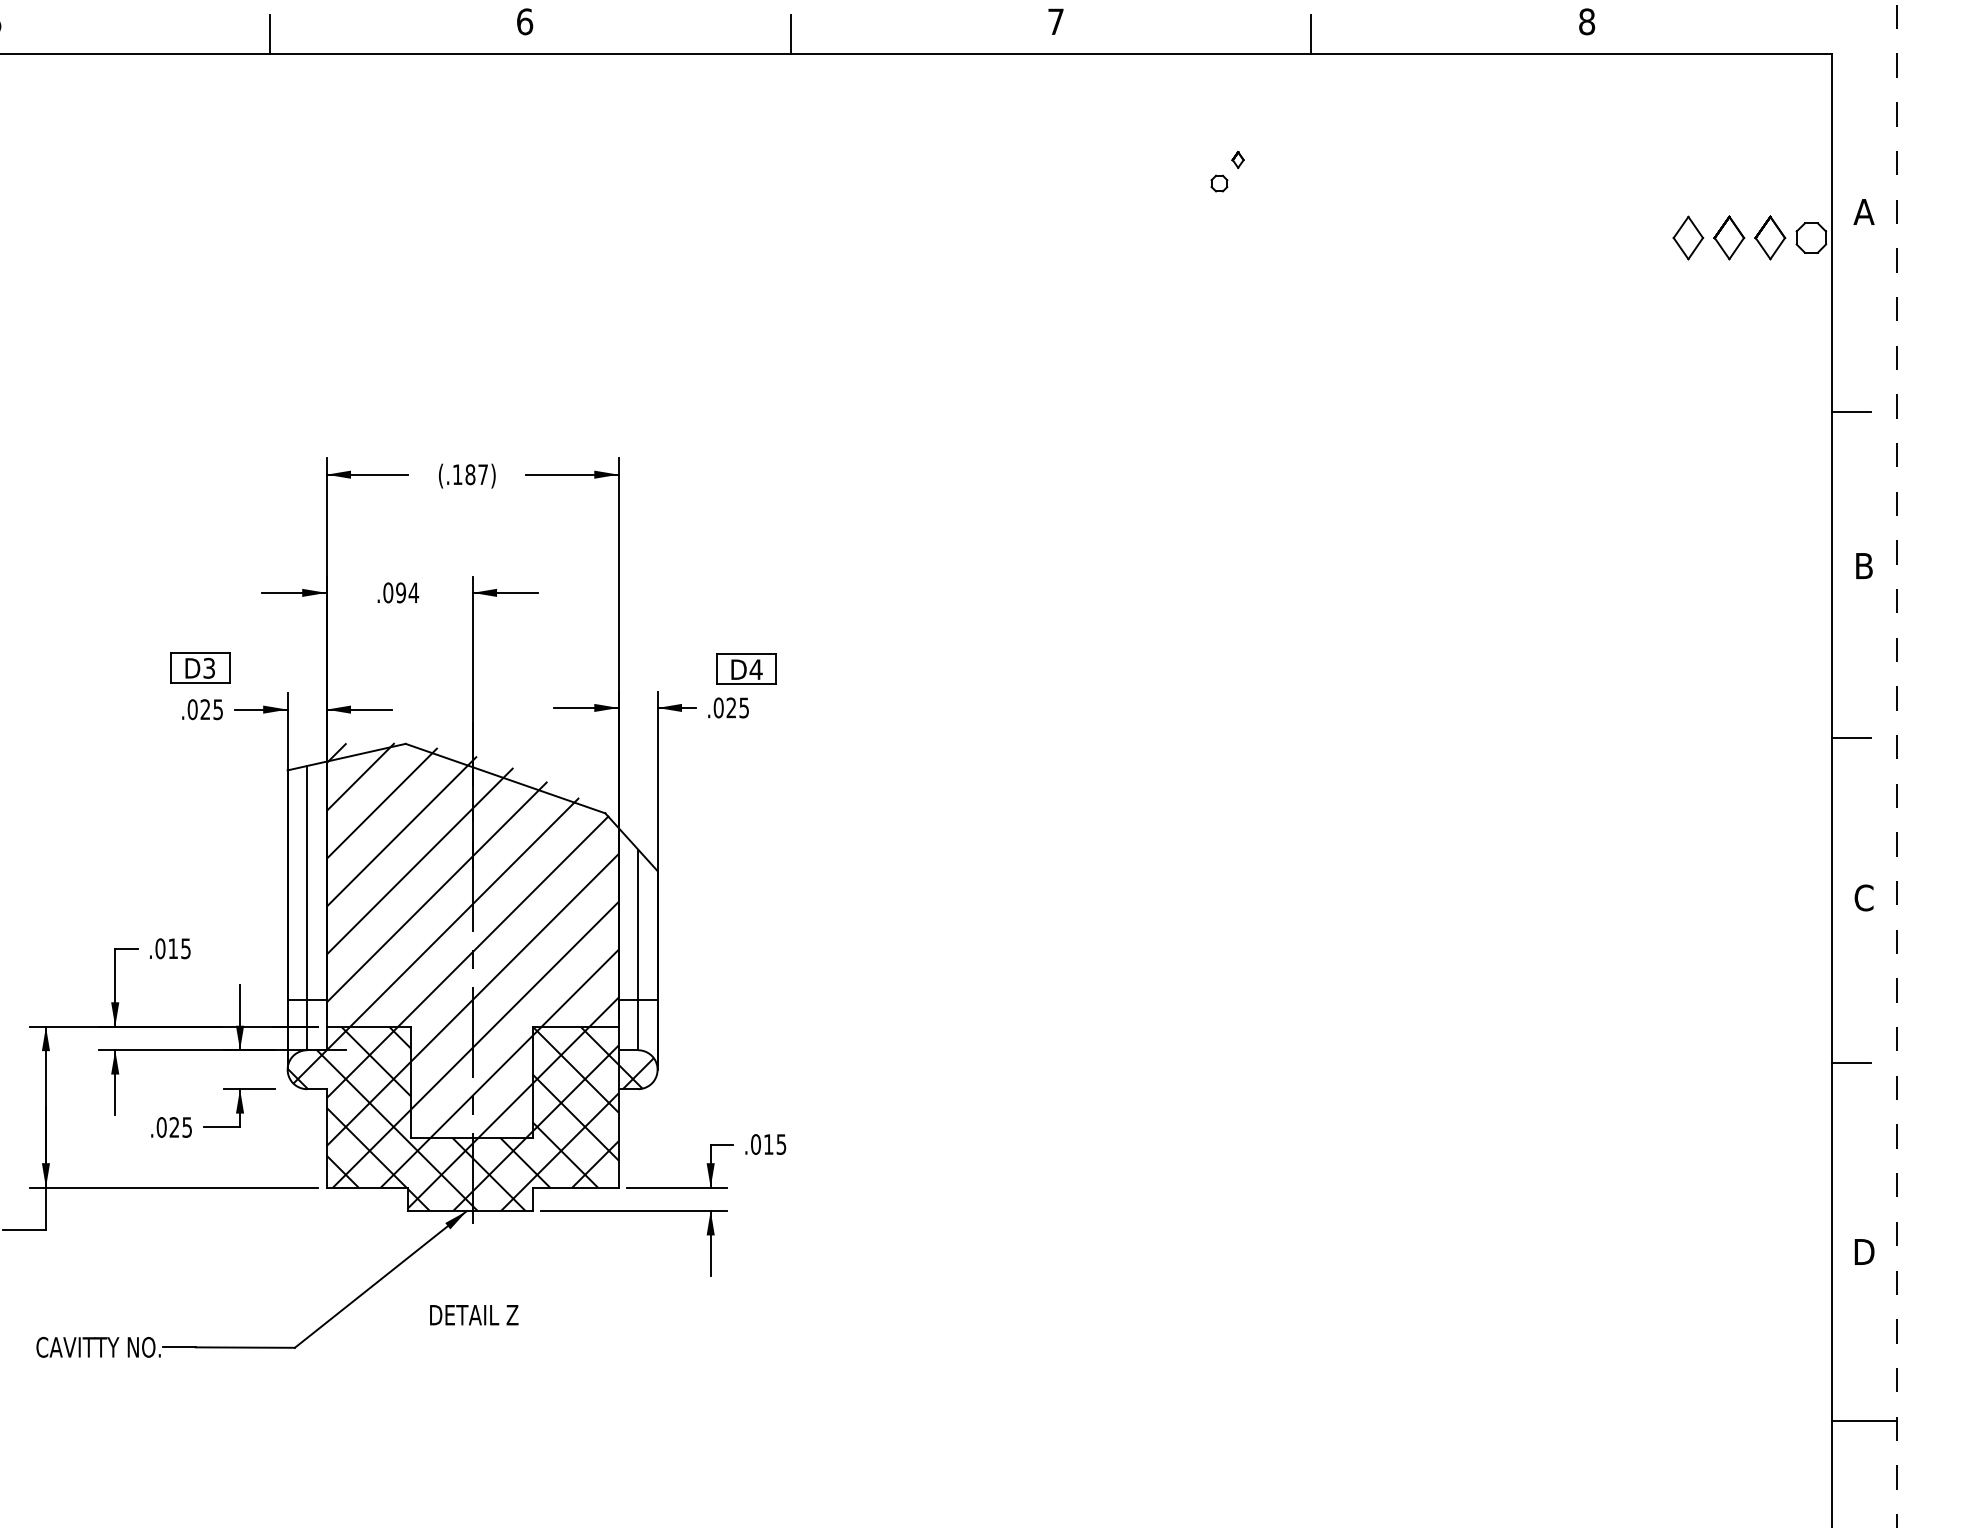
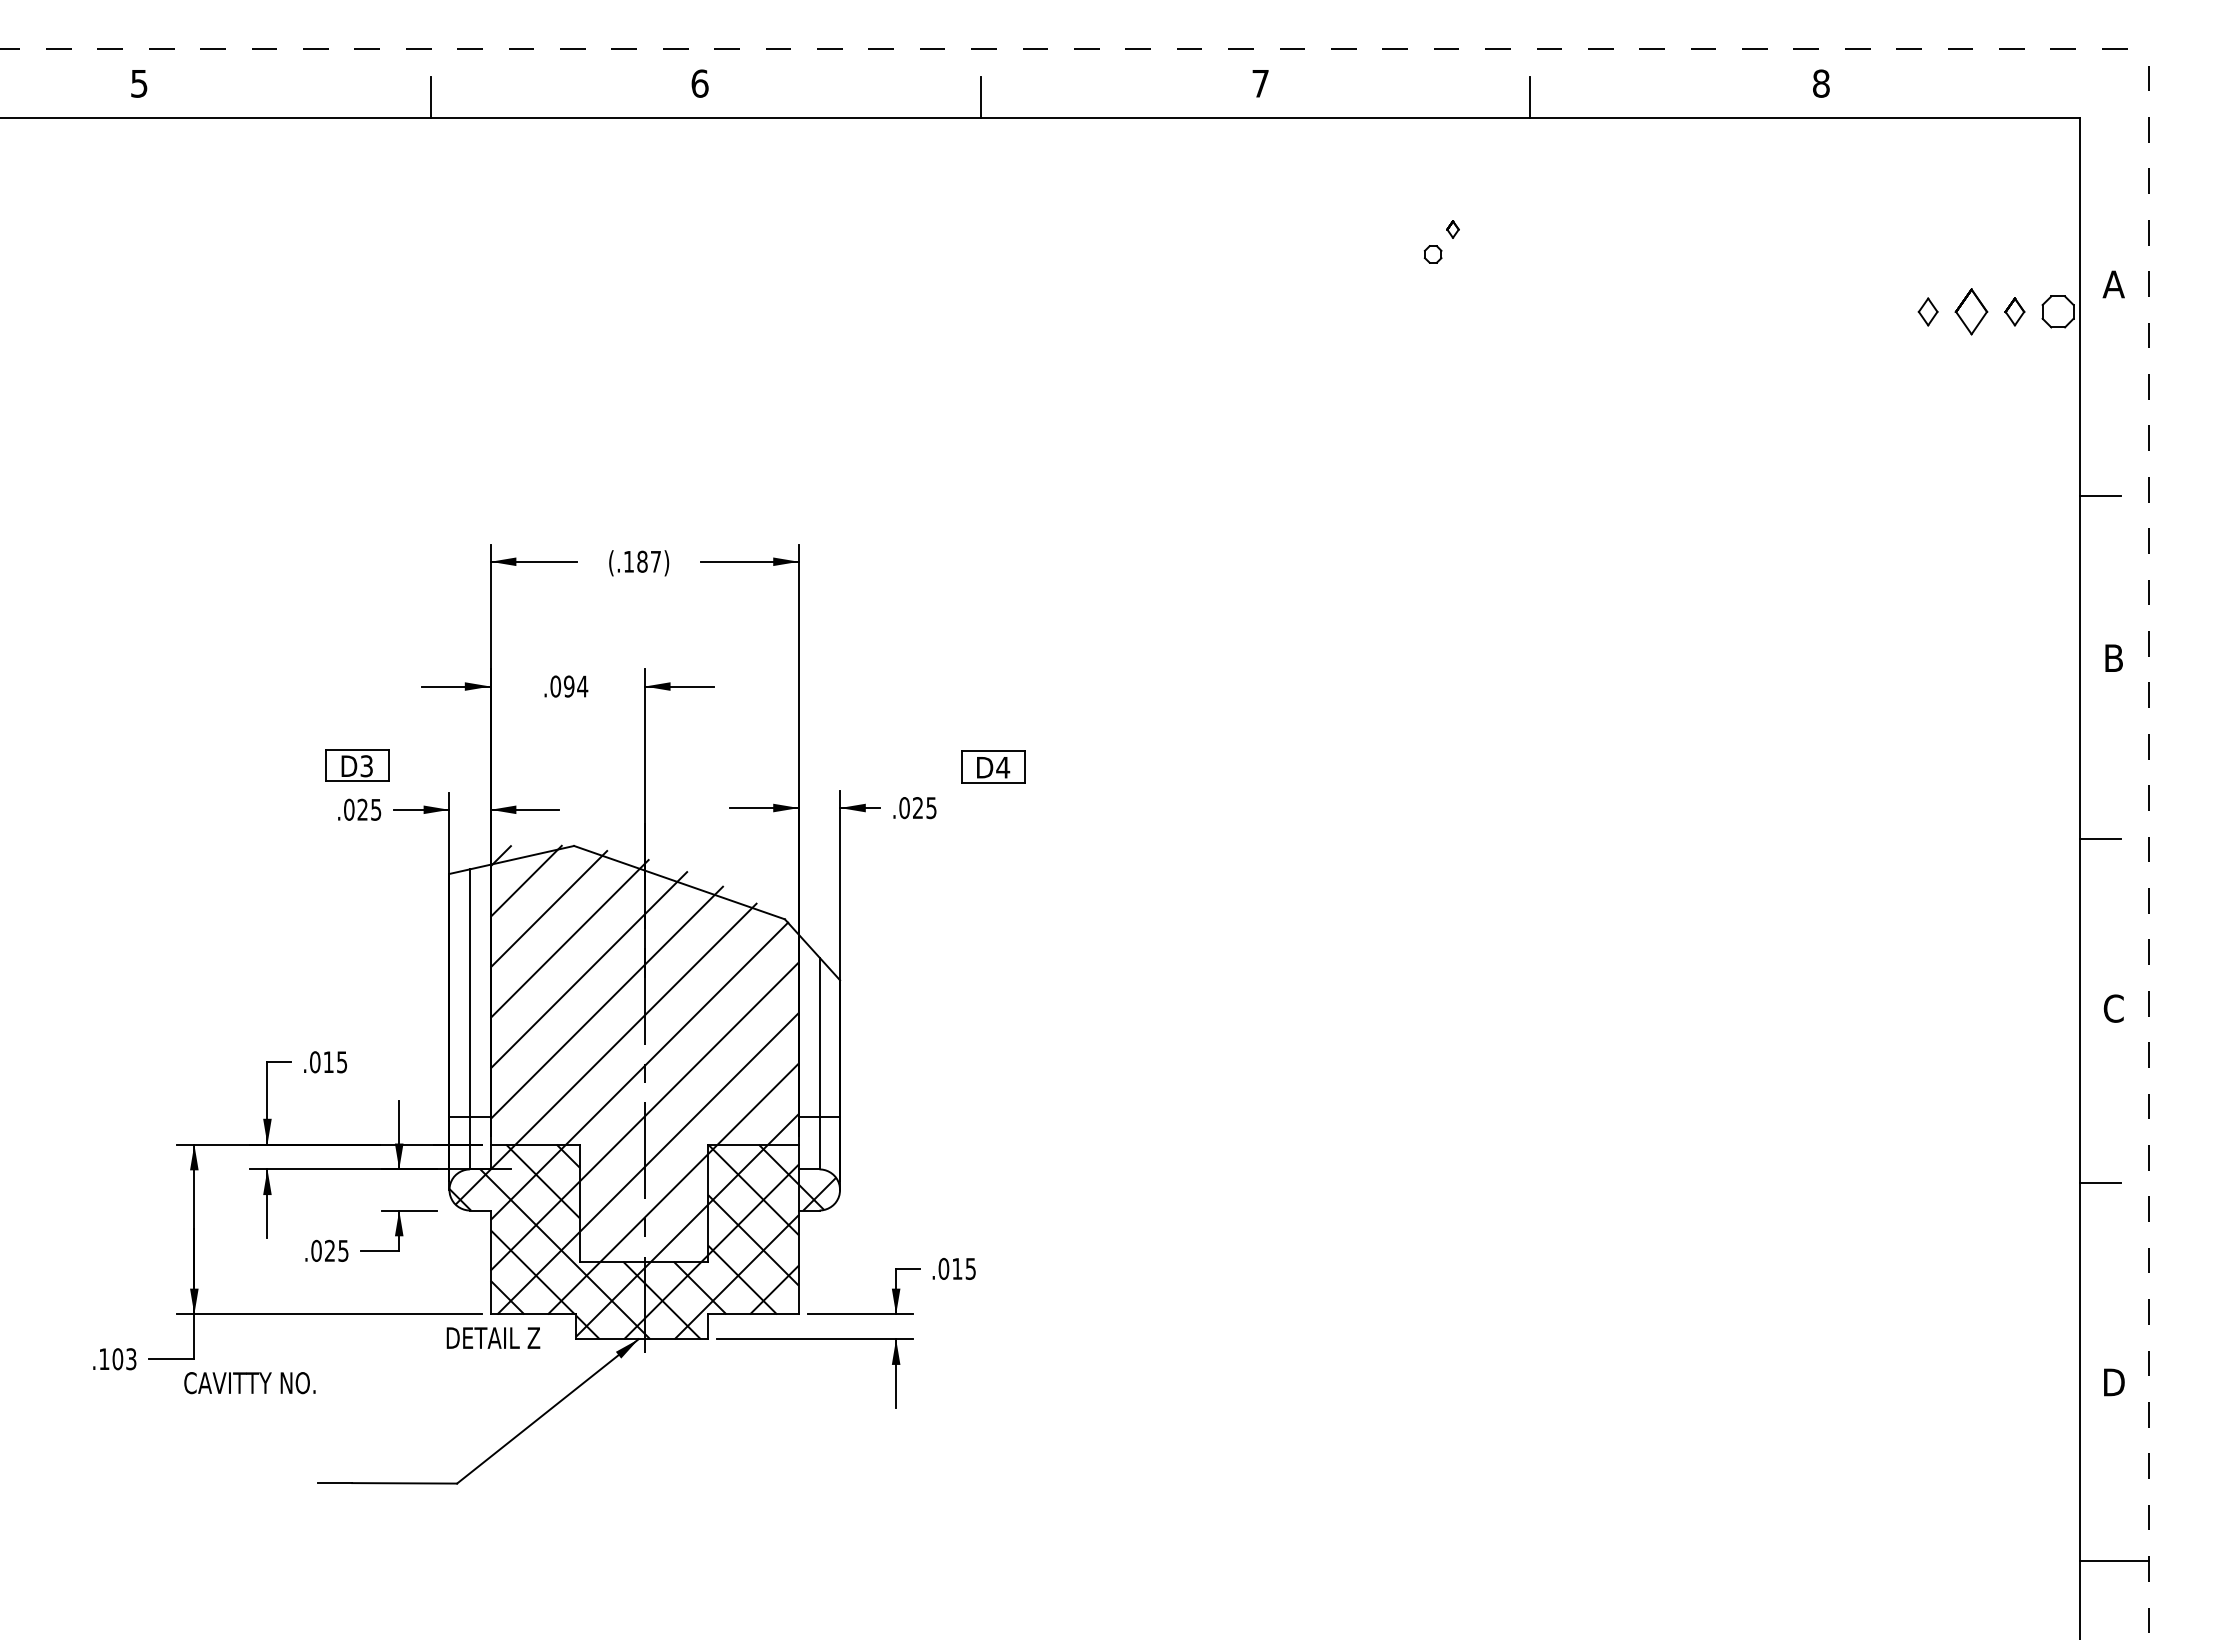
part: (1687, 237) -> (1927, 311), size x0.6
part: (1770, 237) -> (2014, 311), size x0.6
part: (747, 668) -> (993, 766), moved
text: (474, 1314) -> (493, 1337), moved
text: (98, 1347) -> (249, 1383), moved

